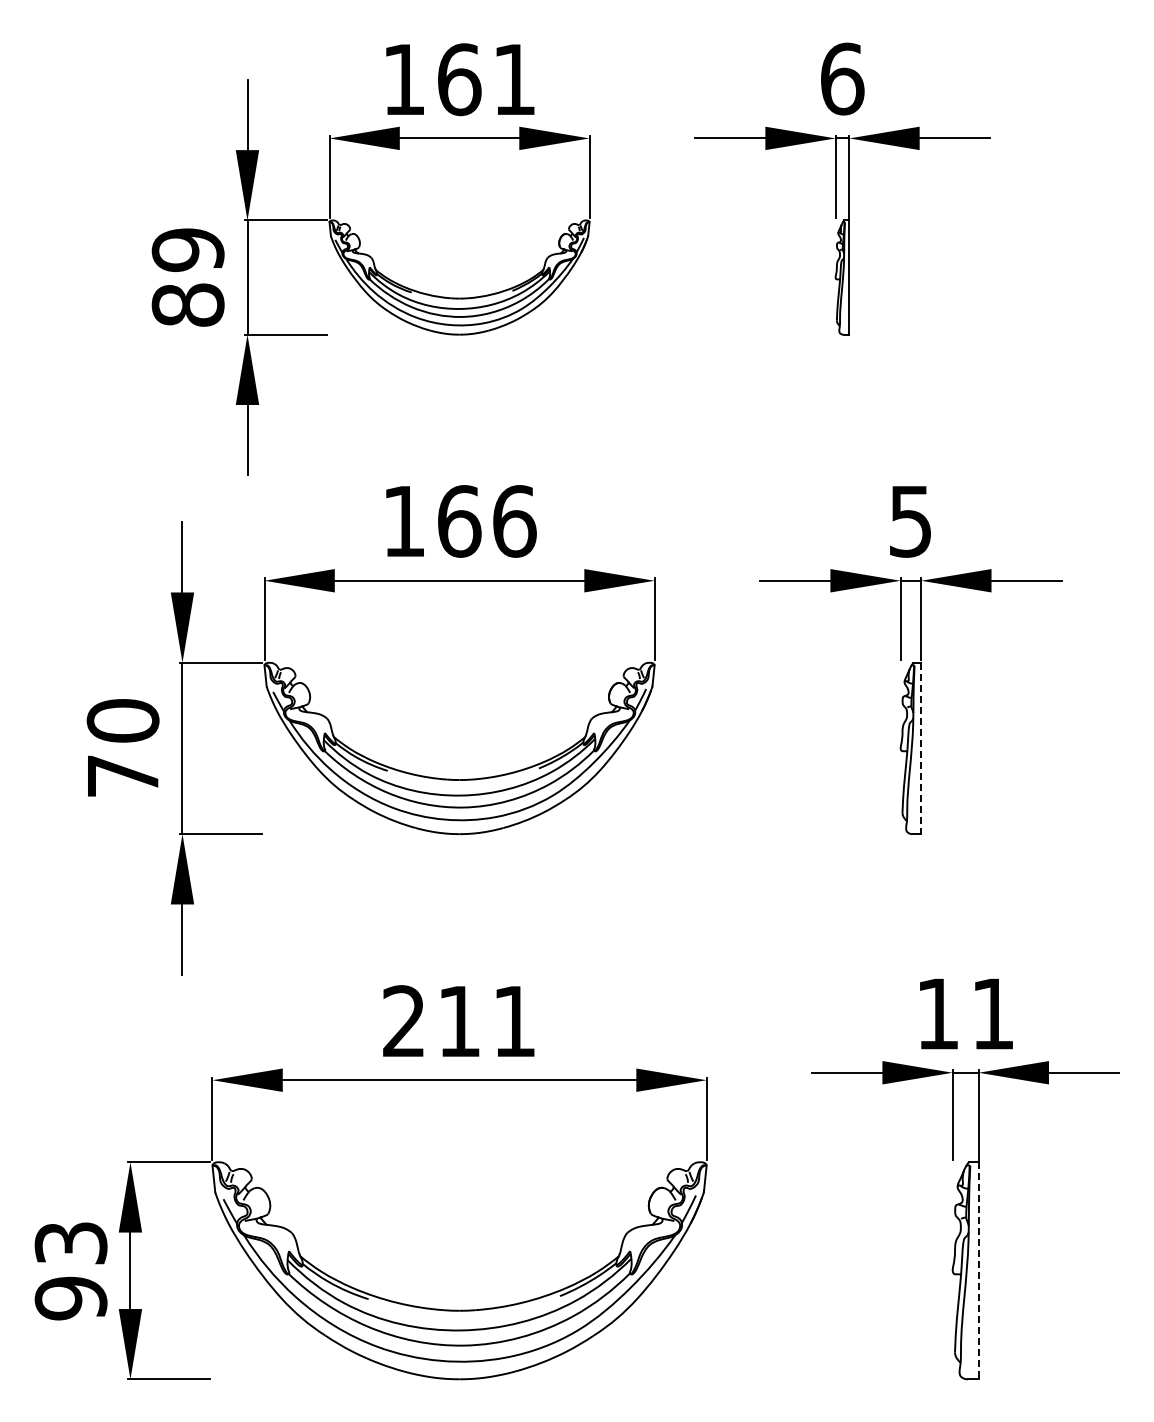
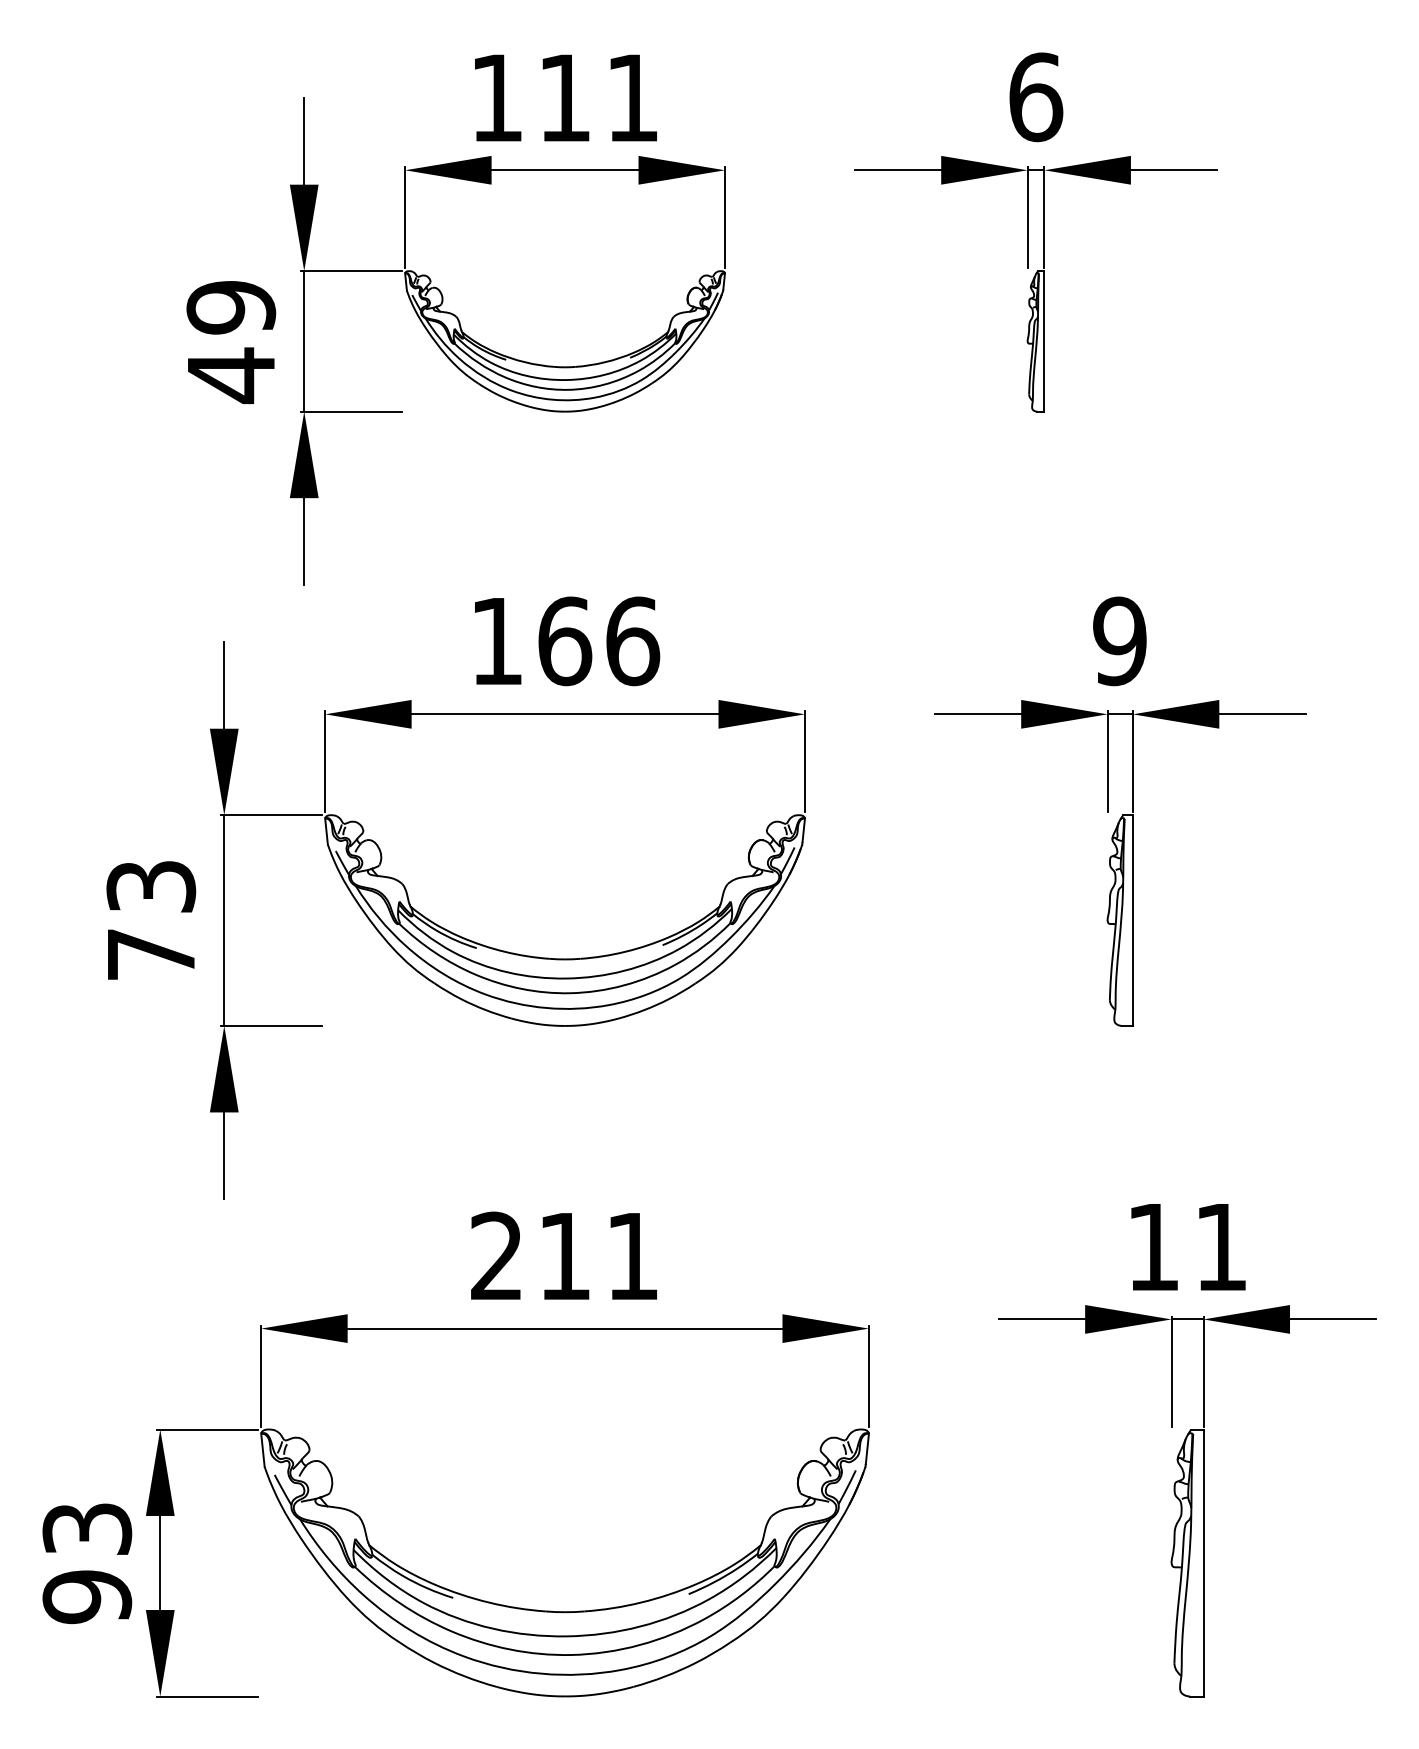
text: (459, 79) -> (564, 97), 161 -> 111
text: (187, 305) -> (230, 375), 89 -> 49
text: (910, 521) -> (1119, 641), 5 -> 9
text: (122, 720) -> (150, 886), 70 -> 73
line: (921, 748) -> (1133, 920), dashed -> solid
line: (978, 1270) -> (1203, 1562), dashed -> solid

